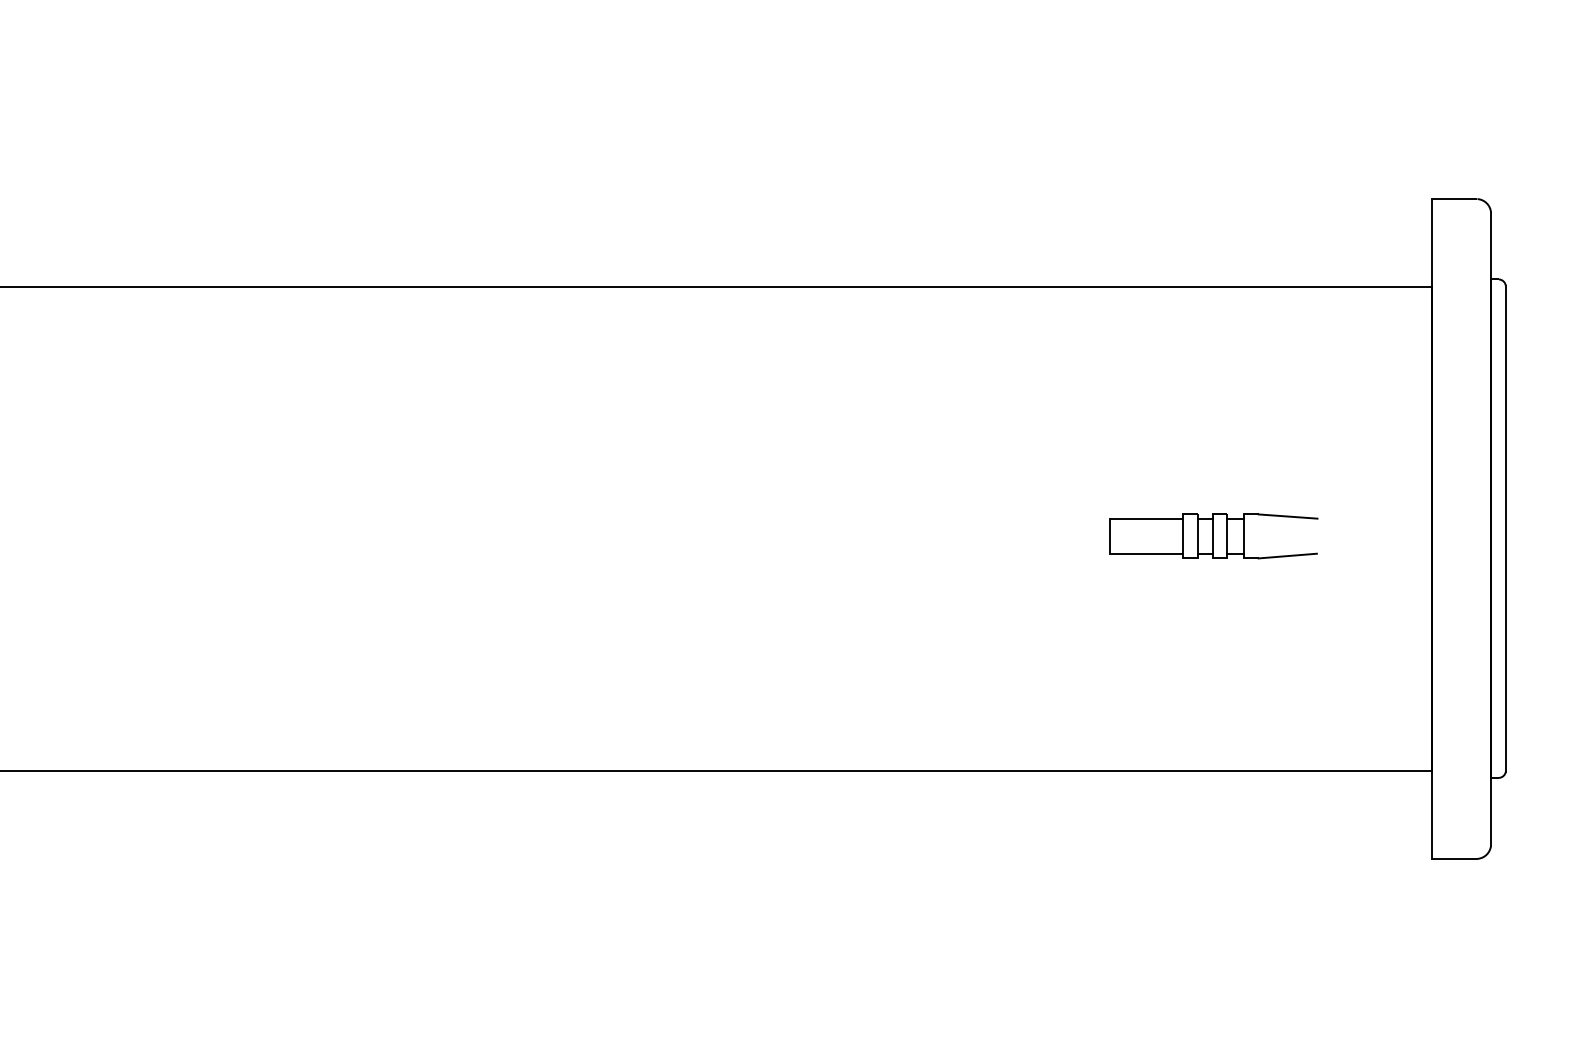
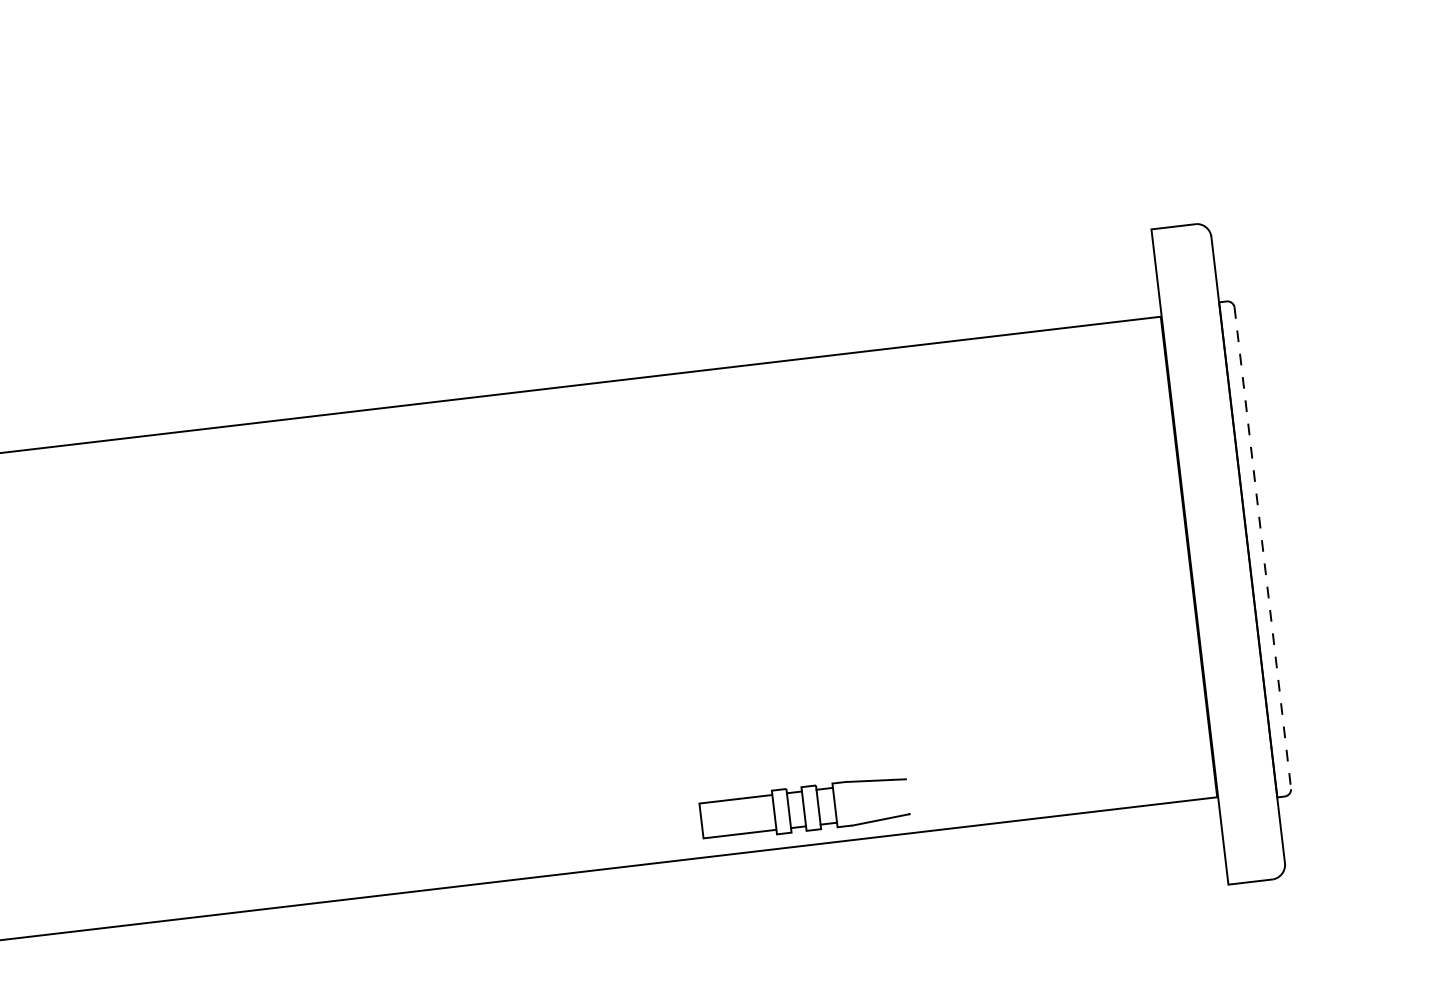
line: (1505, 528) -> (1262, 547), solid -> dashed
part: (1213, 536) -> (804, 809), moved

